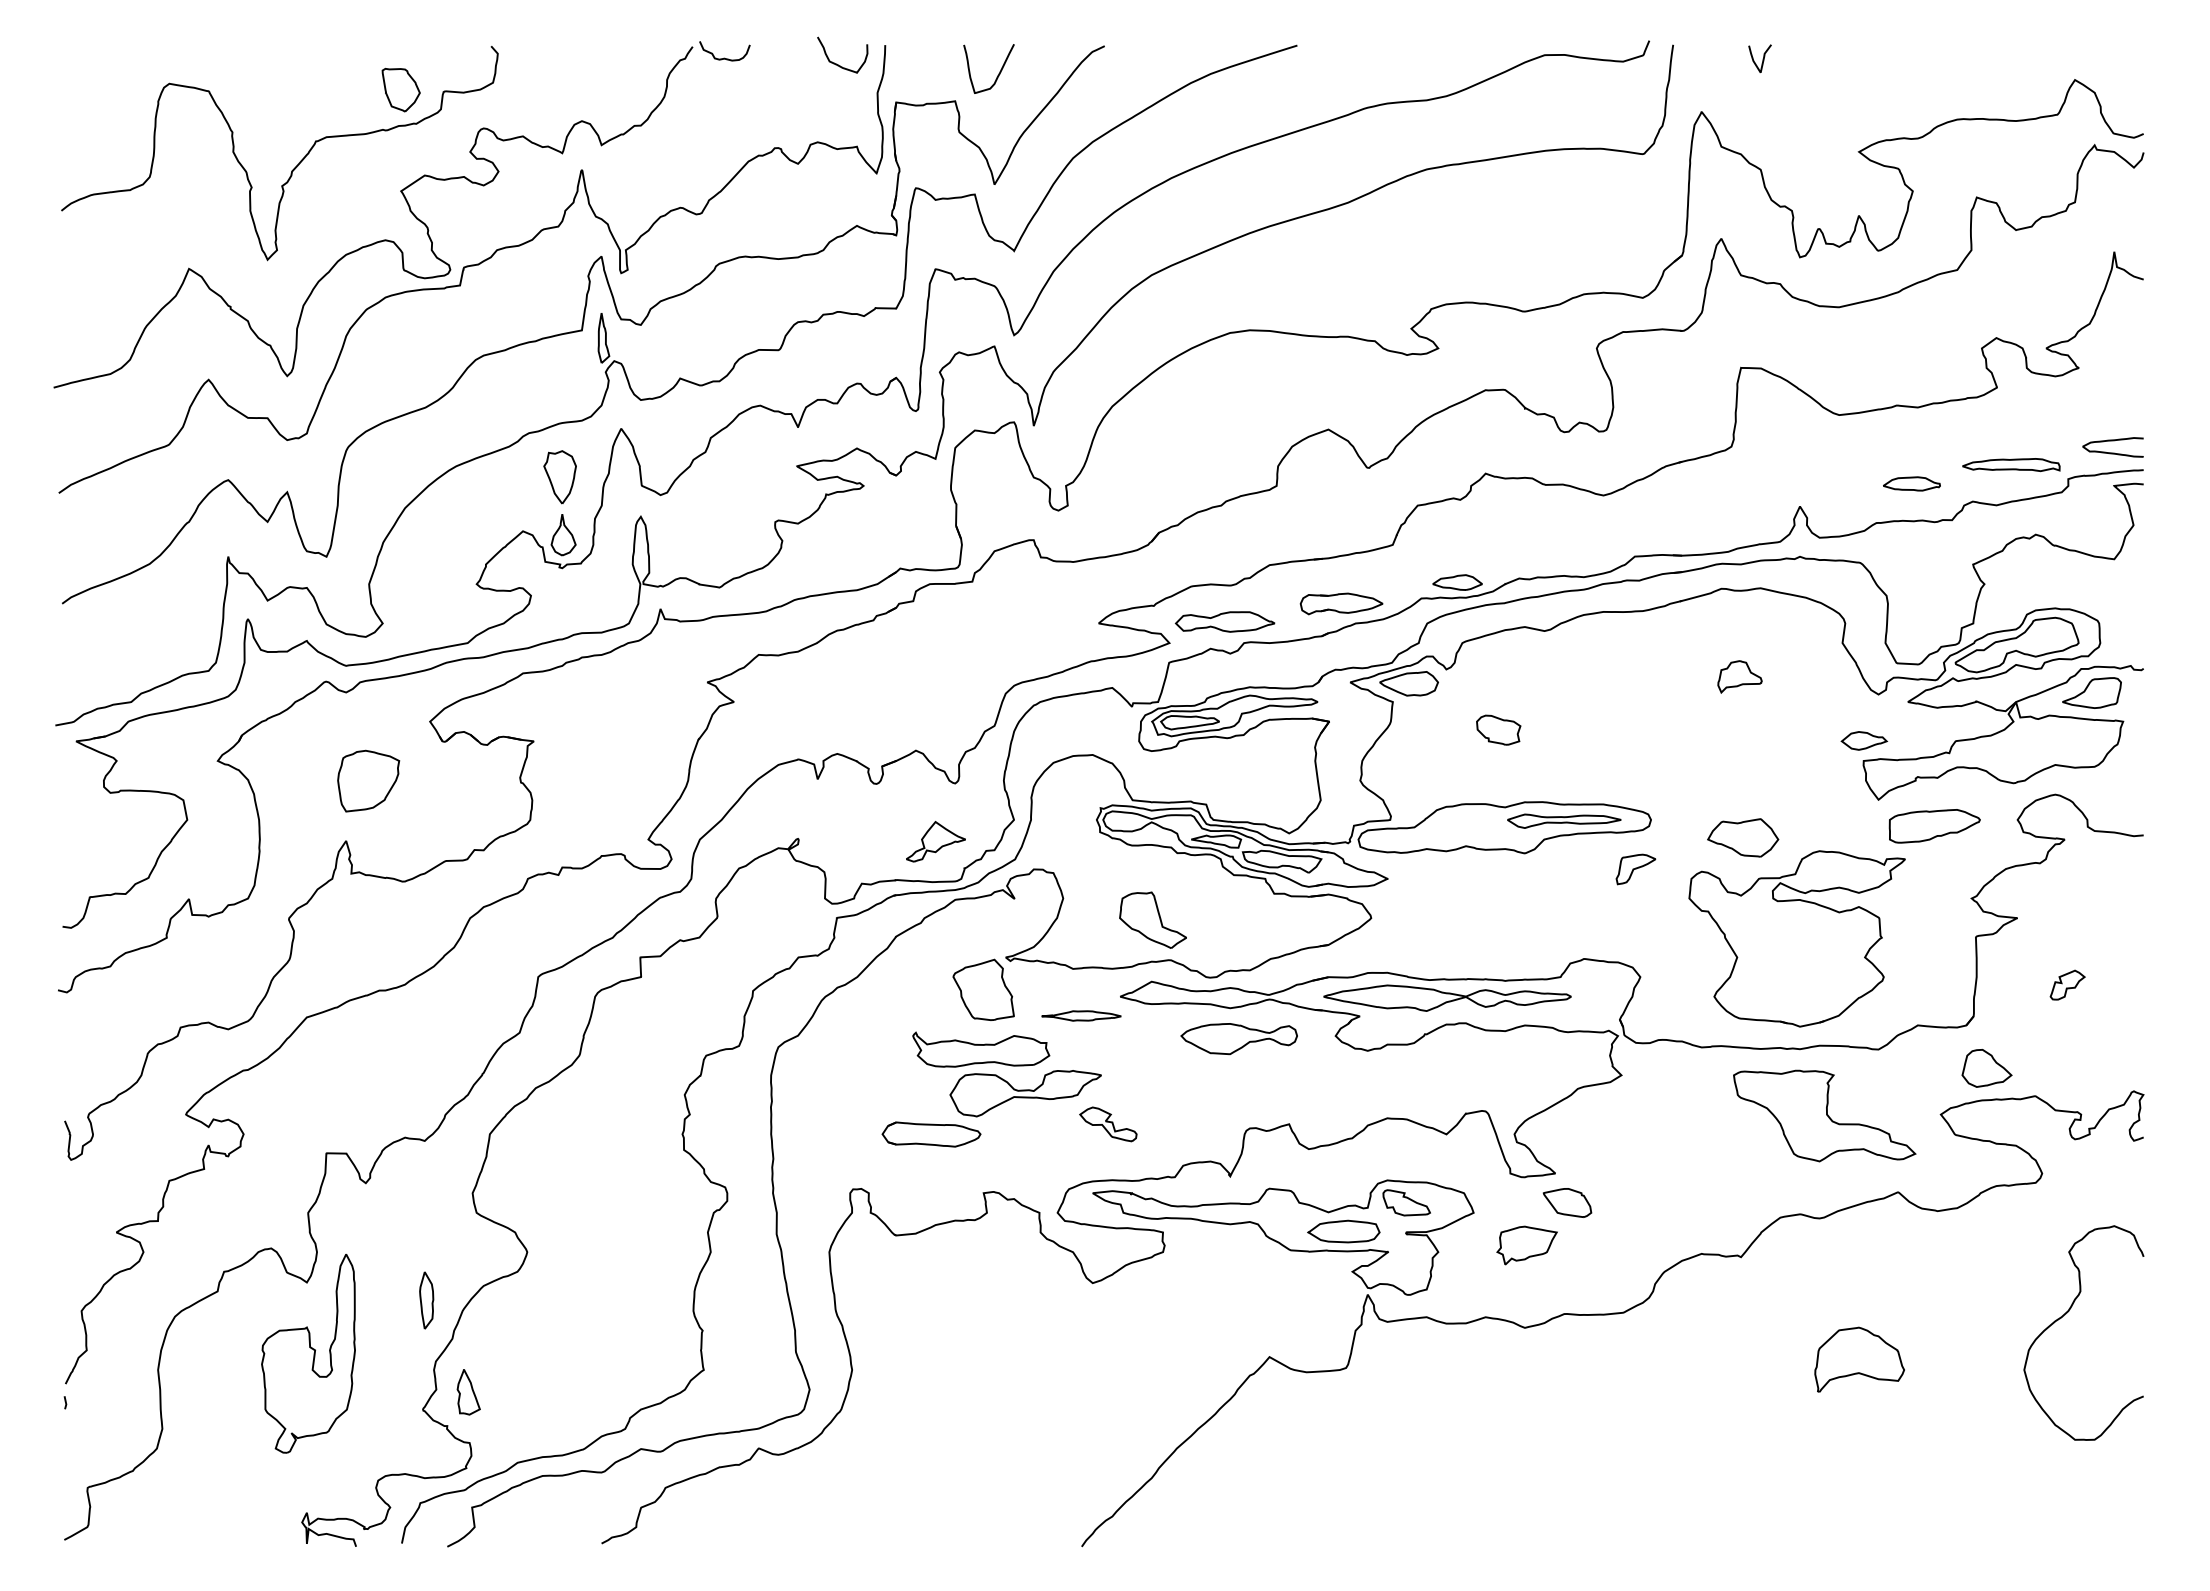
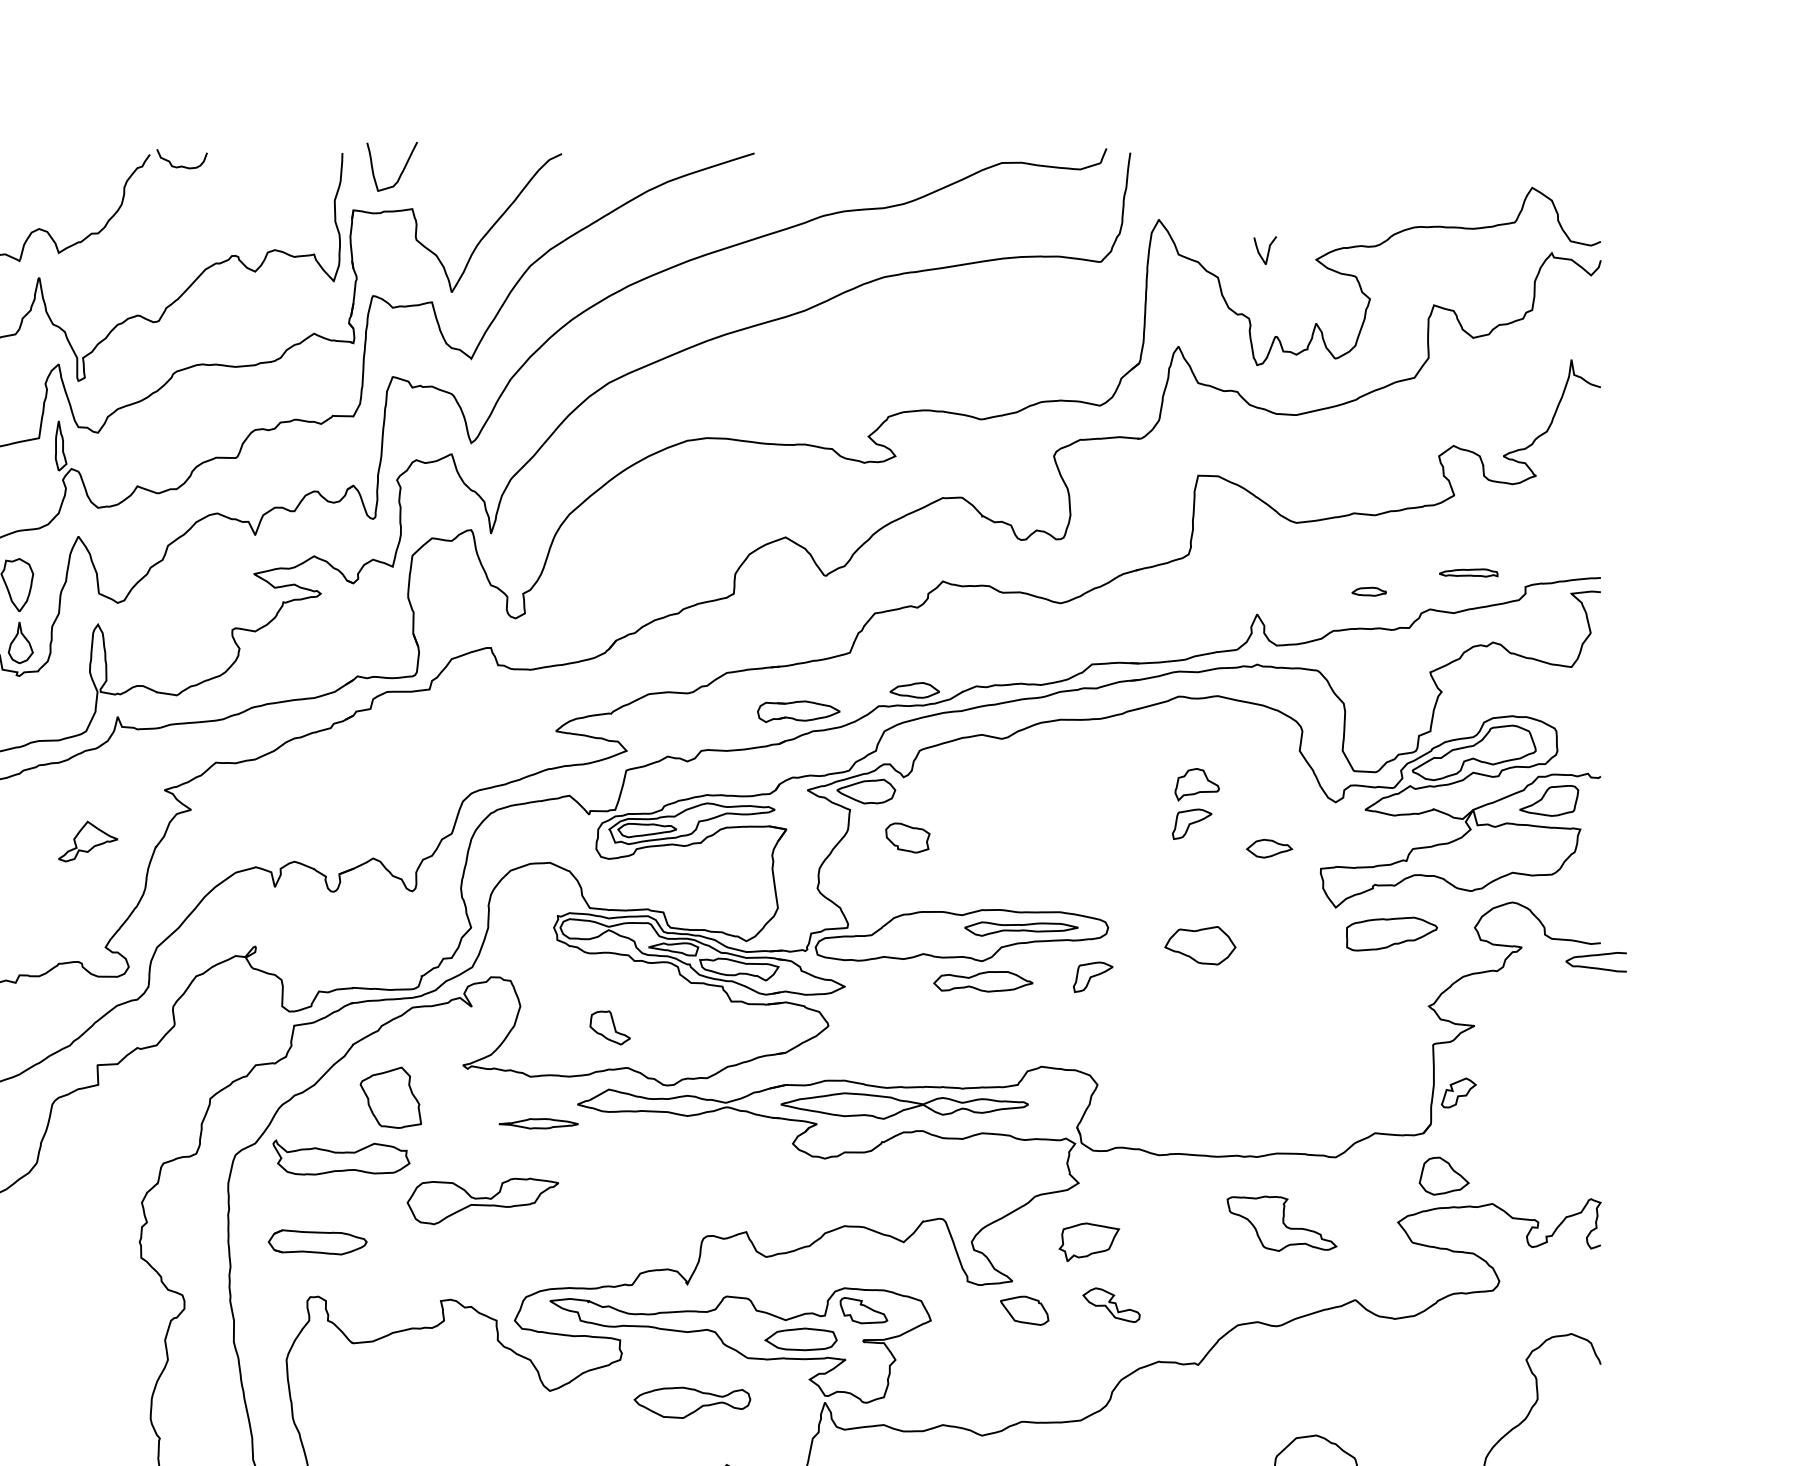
curve: (1762, 58) -> (1267, 250), moved
curve: (838, 64) -> (295, 172), removed
curve: (998, 73) -> (401, 171), moved
curve: (2112, 452) -> (1595, 967), moved
part: (2011, 465) -> (1468, 573), size x0.6
part: (1911, 483) -> (1368, 591), size x0.6
part: (1224, 621) -> (982, 981), moved
part: (1734, 716) -> (1191, 824), added
part: (1498, 729) -> (907, 837), moved
part: (1864, 740) -> (1269, 848), moved
part: (935, 841) -> (87, 841), moved
part: (1152, 919) -> (609, 1027), size x0.6
part: (1796, 938) -> (1253, 1046), removed
part: (2067, 984) -> (1458, 1092), moved
part: (983, 989) -> (390, 1097), moved
part: (1238, 1039) -> (691, 1403), moved
part: (981, 1049) -> (341, 1157), moved
part: (1824, 1115) -> (1281, 1223), size x0.6
part: (1108, 1124) -> (1111, 1305), moved
part: (931, 1134) -> (317, 1242), moved
part: (1526, 1245) -> (1088, 1242), moved

